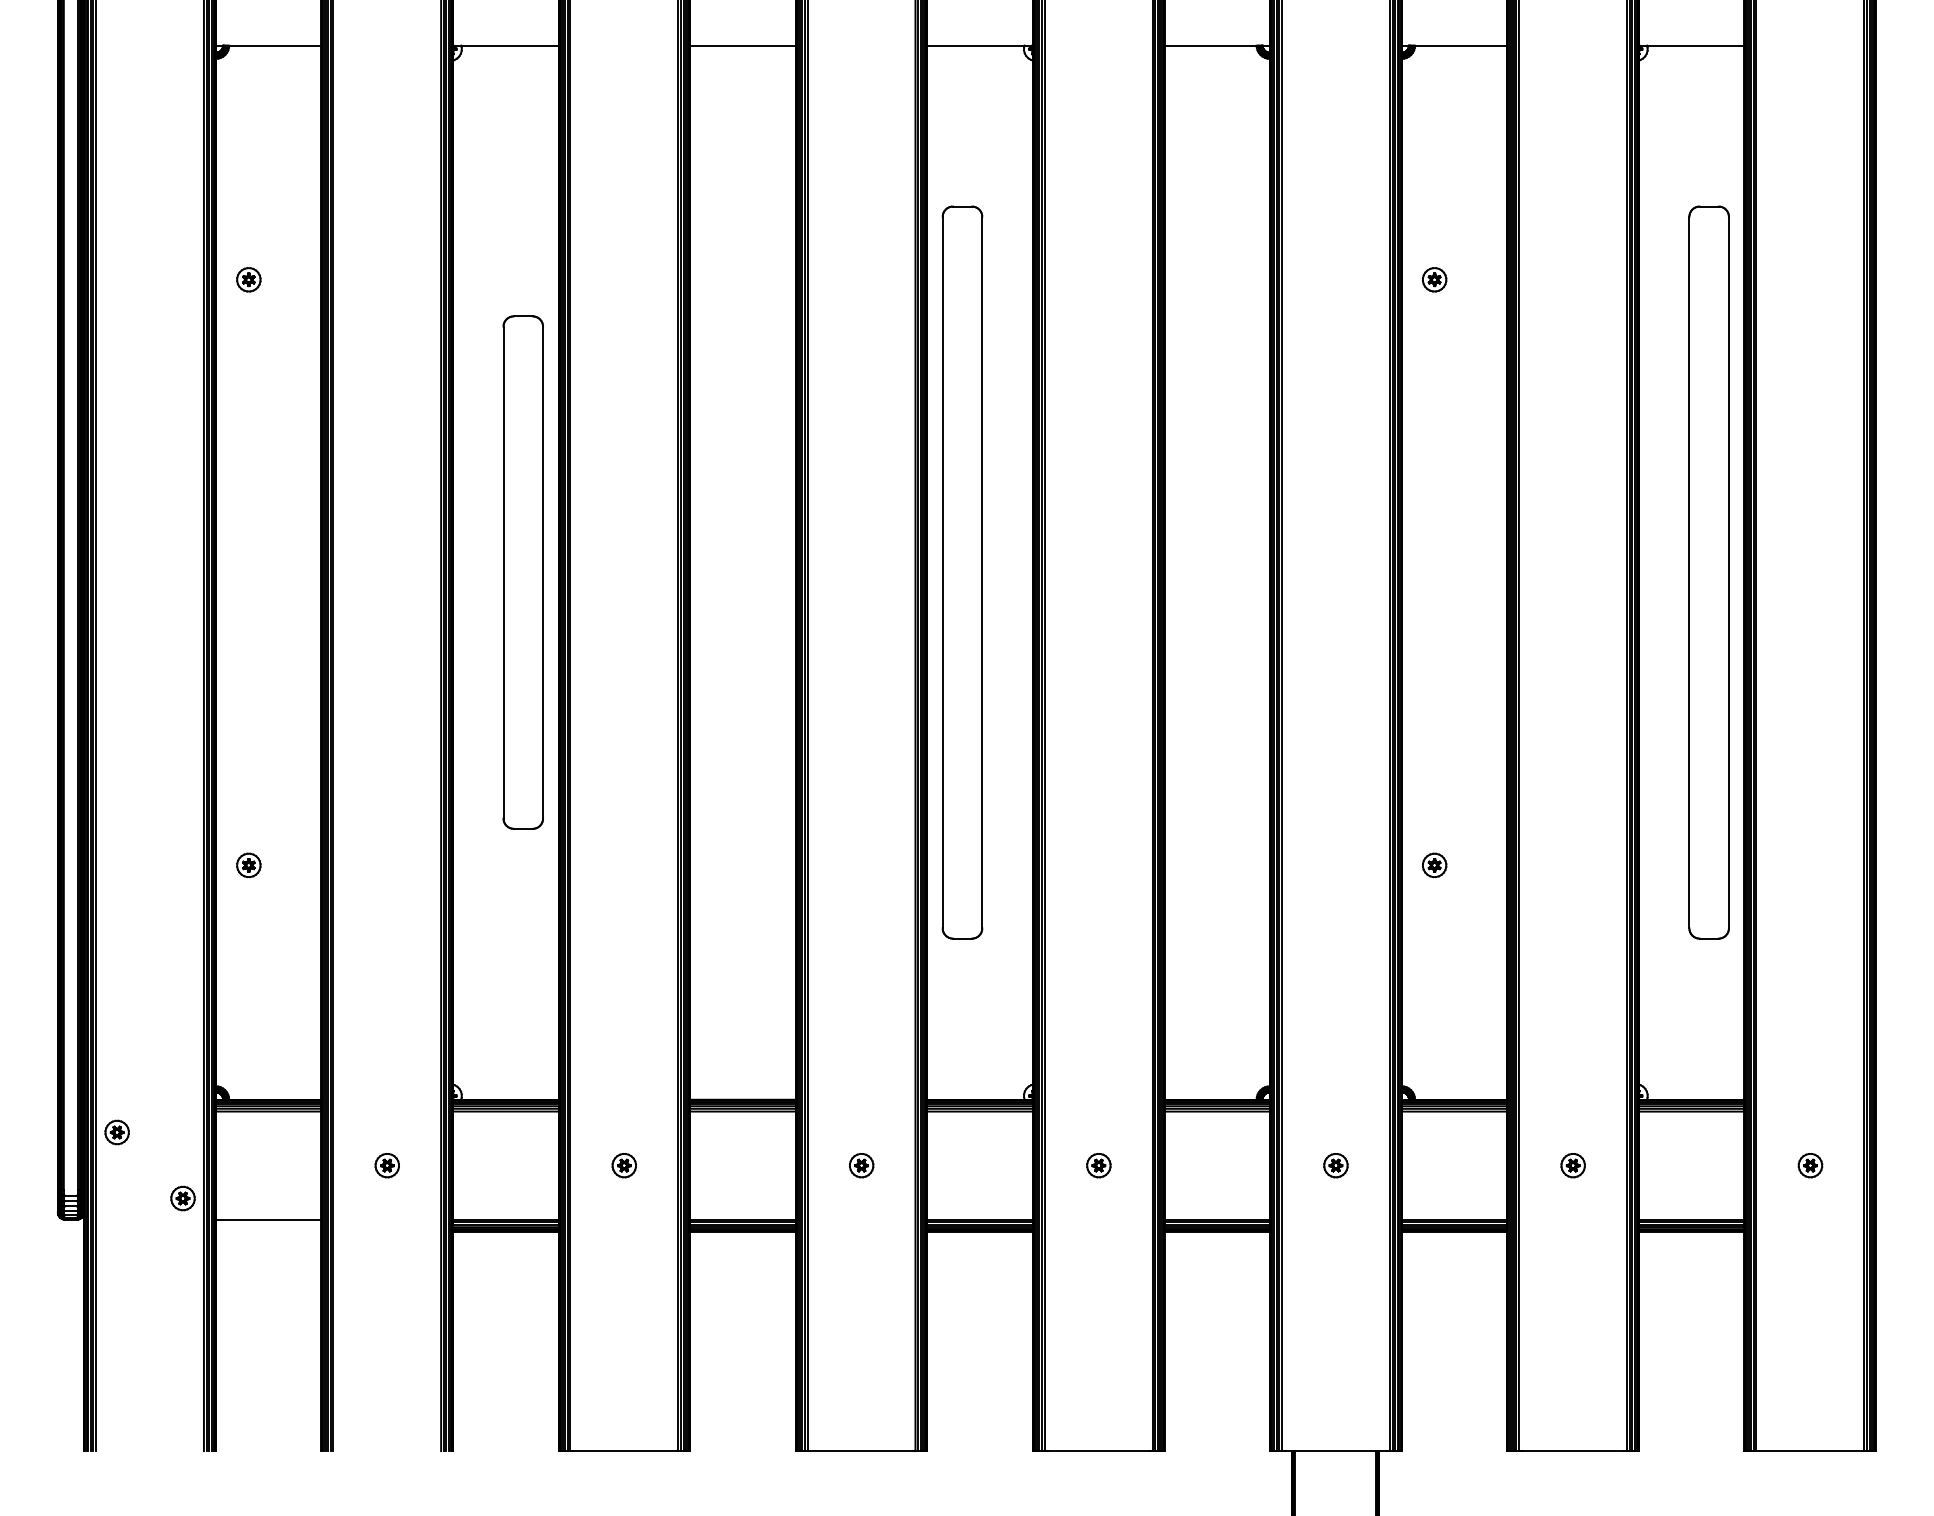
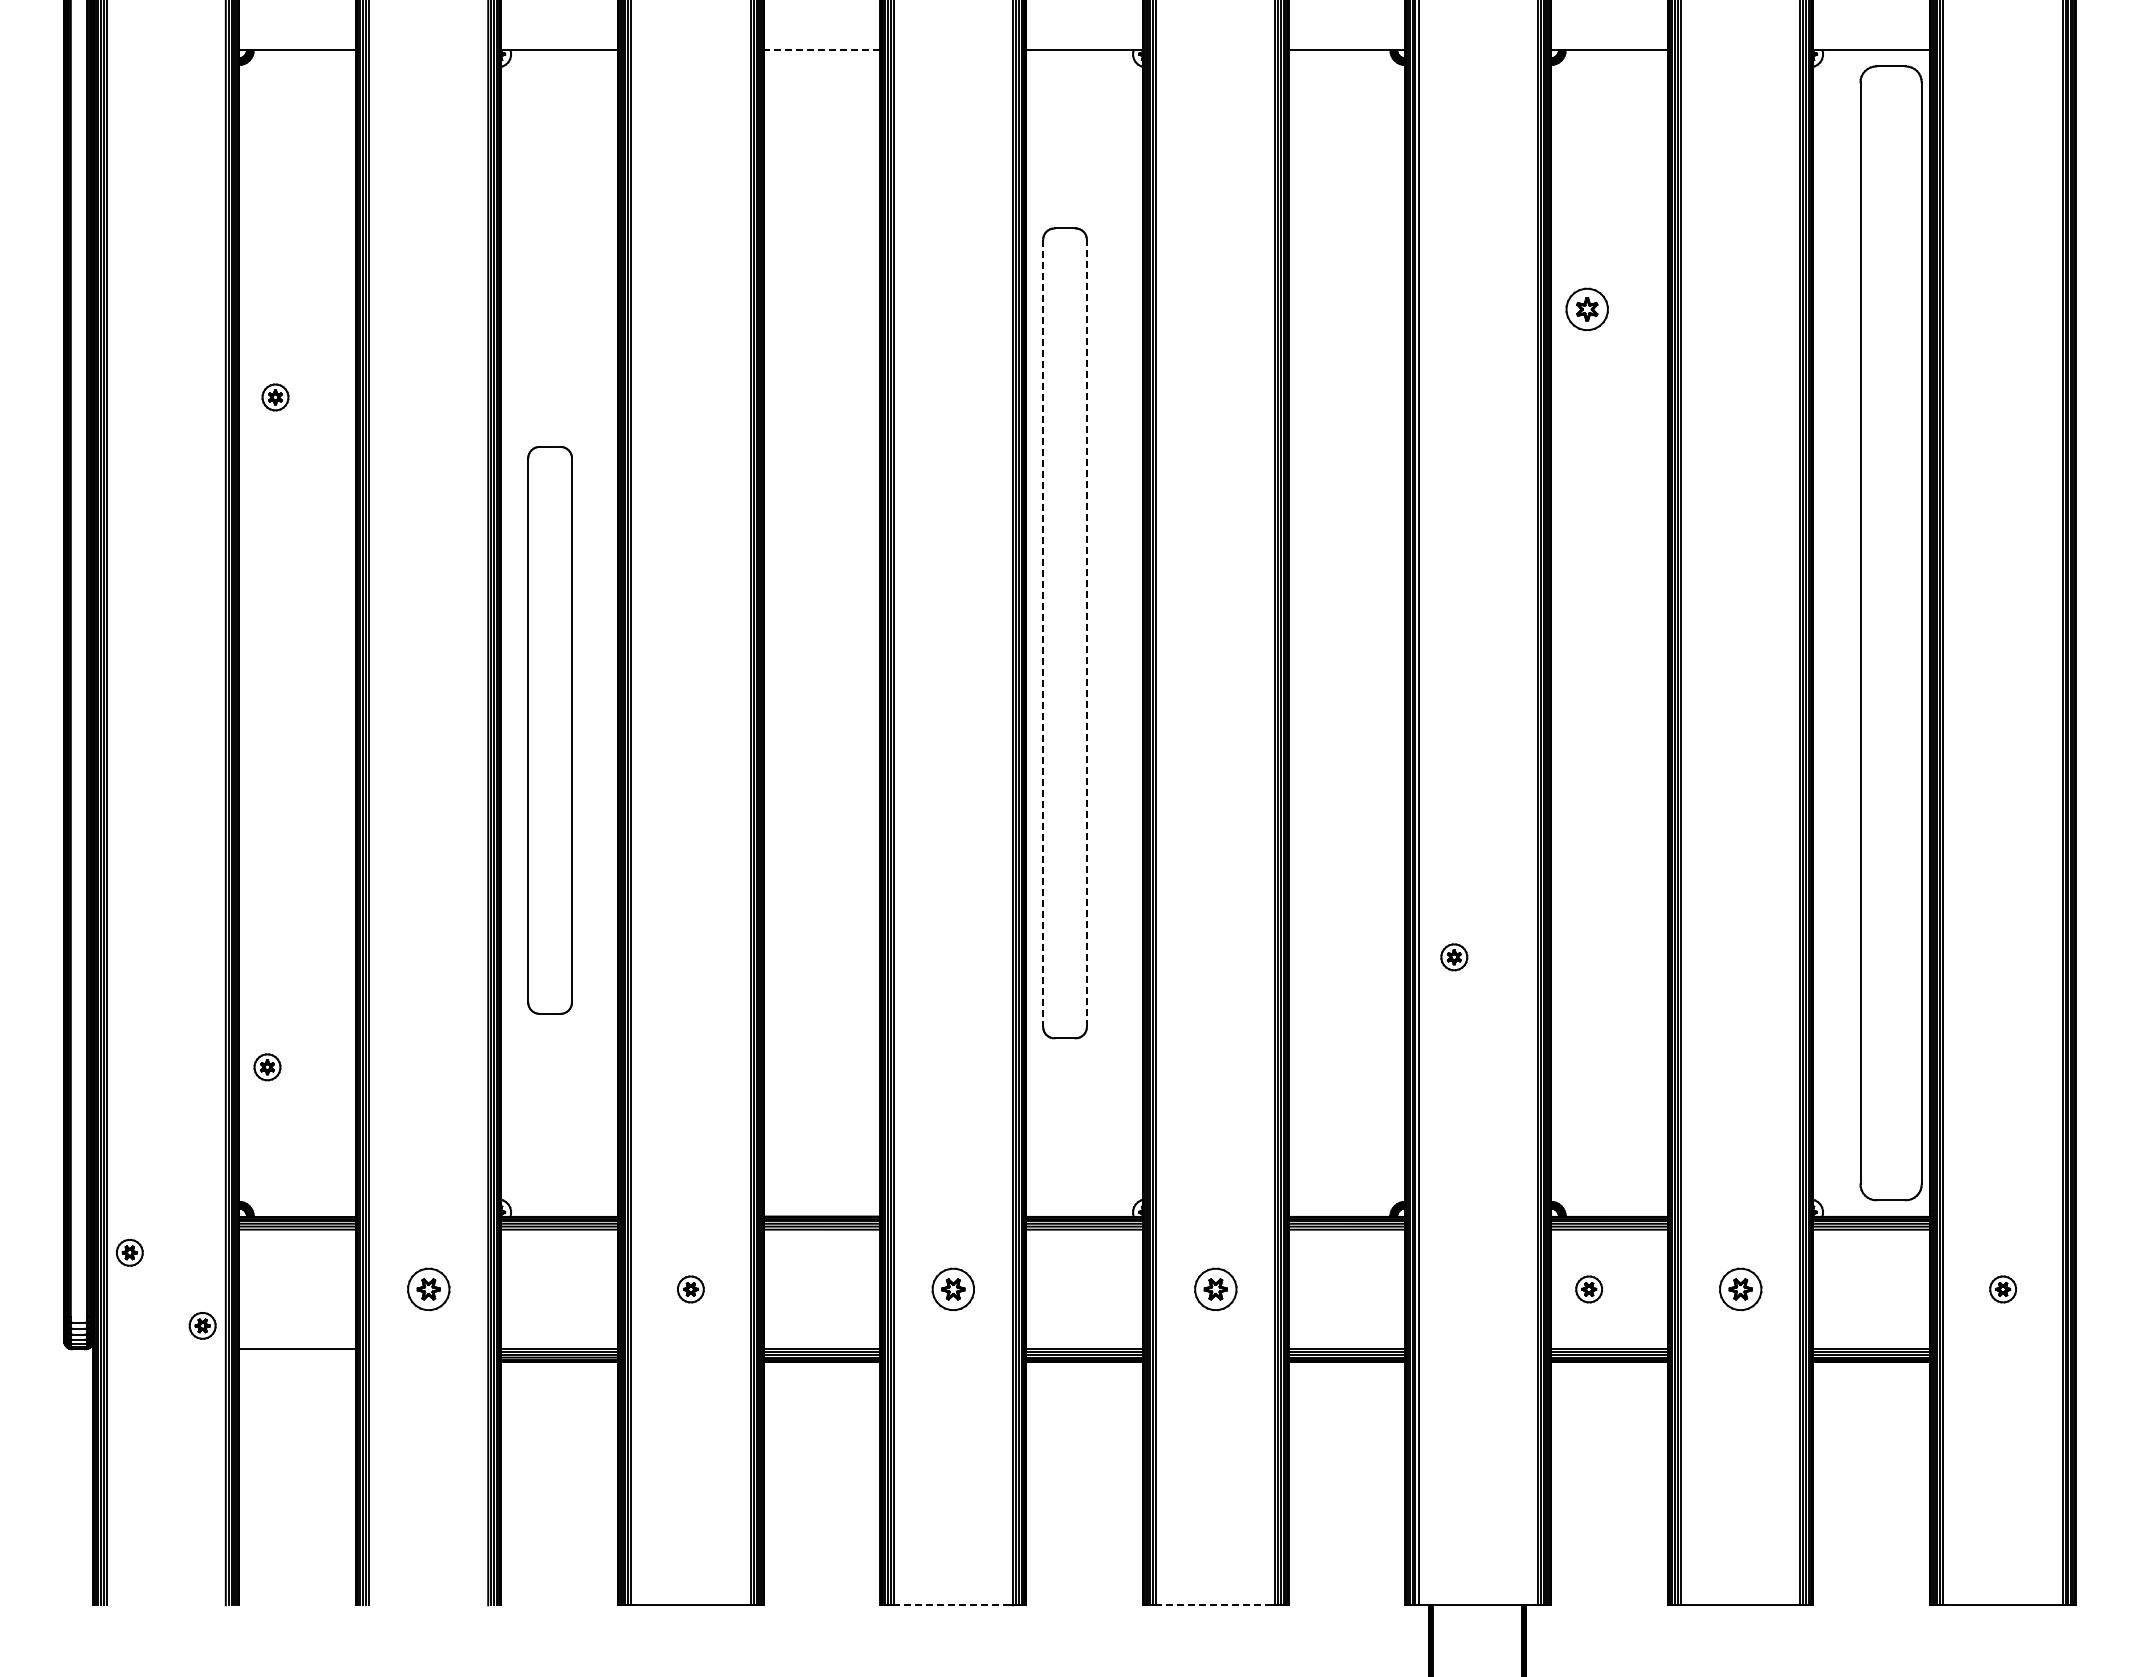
line: (742, 45) -> (821, 50), solid -> dashed
part: (248, 279) -> (275, 397), moved
part: (1434, 279) -> (1587, 309), size x1.6
part: (522, 572) -> (549, 730), moved
line: (943, 572) -> (1043, 633), solid -> dashed
line: (981, 572) -> (1086, 633), solid -> dashed
part: (1708, 572) -> (1890, 633), size x1.4
part: (248, 865) -> (267, 1067), moved
part: (1434, 865) -> (1454, 957), moved
part: (387, 1165) -> (428, 1289), size x1.6
part: (861, 1165) -> (953, 1289), size x1.6
part: (1098, 1165) -> (1215, 1289), size x1.6
part: (1336, 1165) -> (1589, 1289), moved
part: (1573, 1165) -> (1740, 1289), size x1.6
line: (861, 1451) -> (953, 1605), solid -> dashed
line: (1098, 1451) -> (1215, 1605), solid -> dashed

